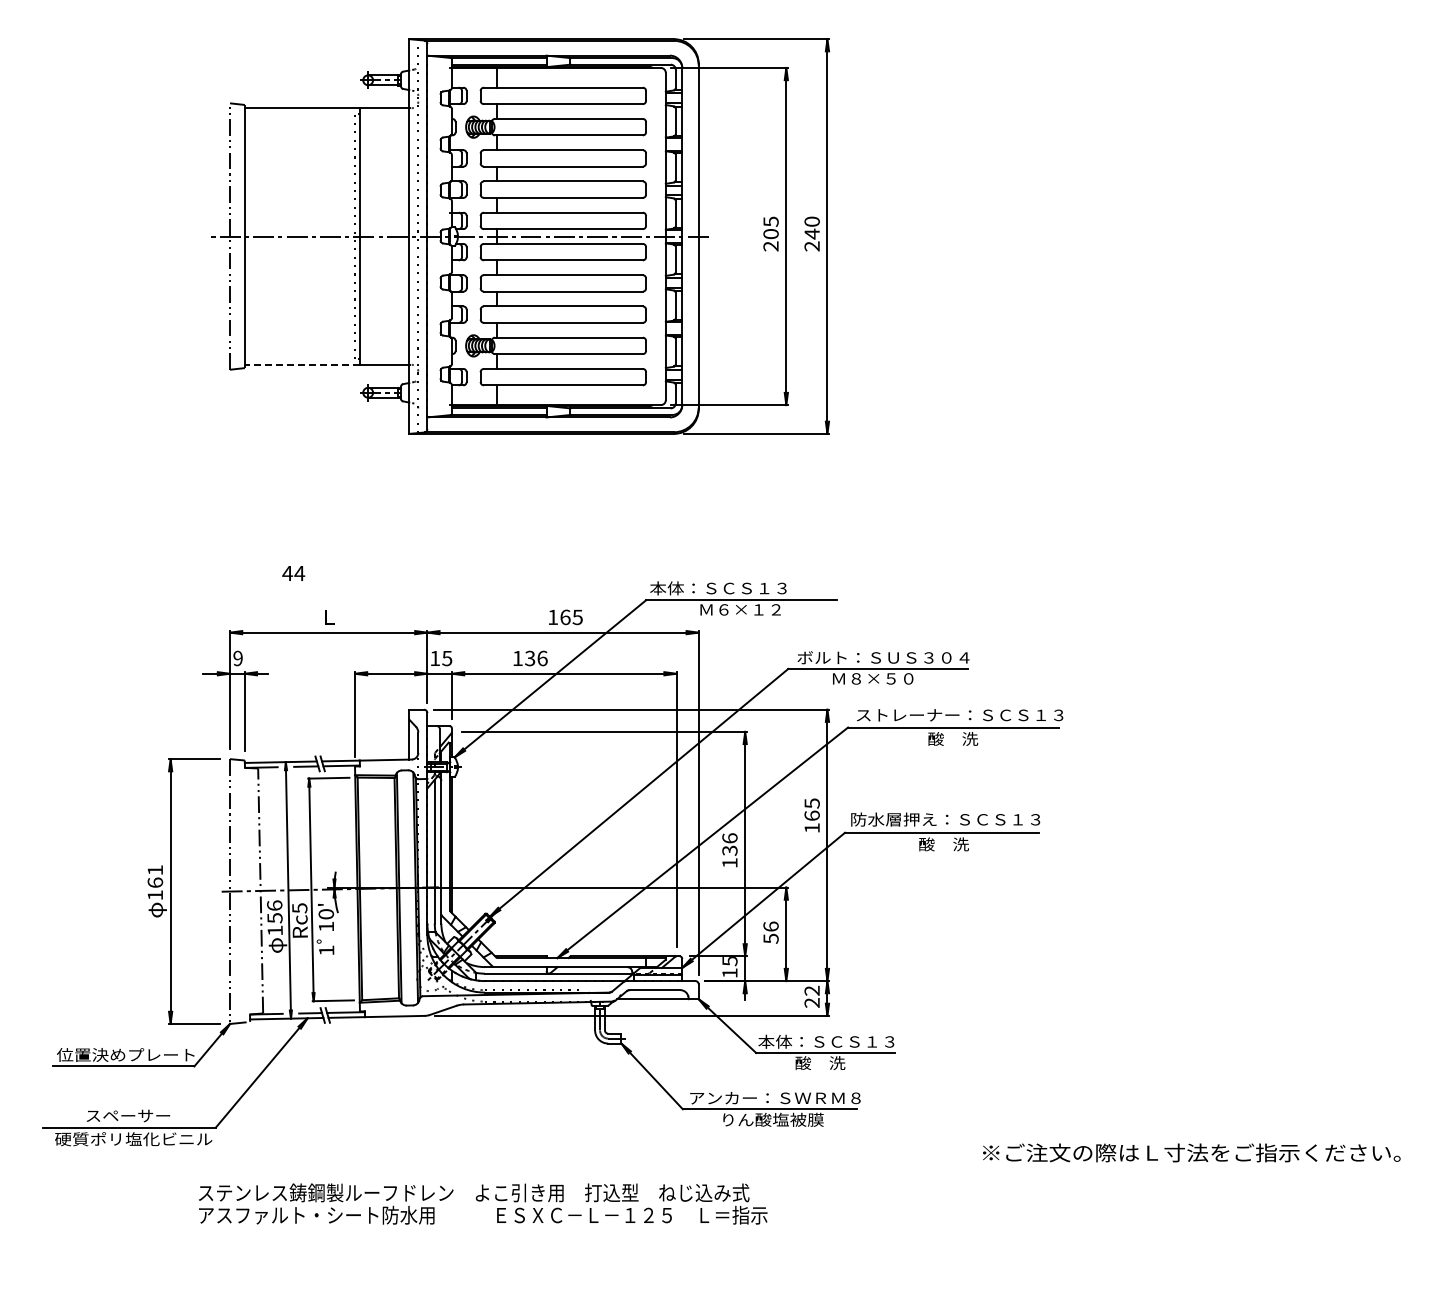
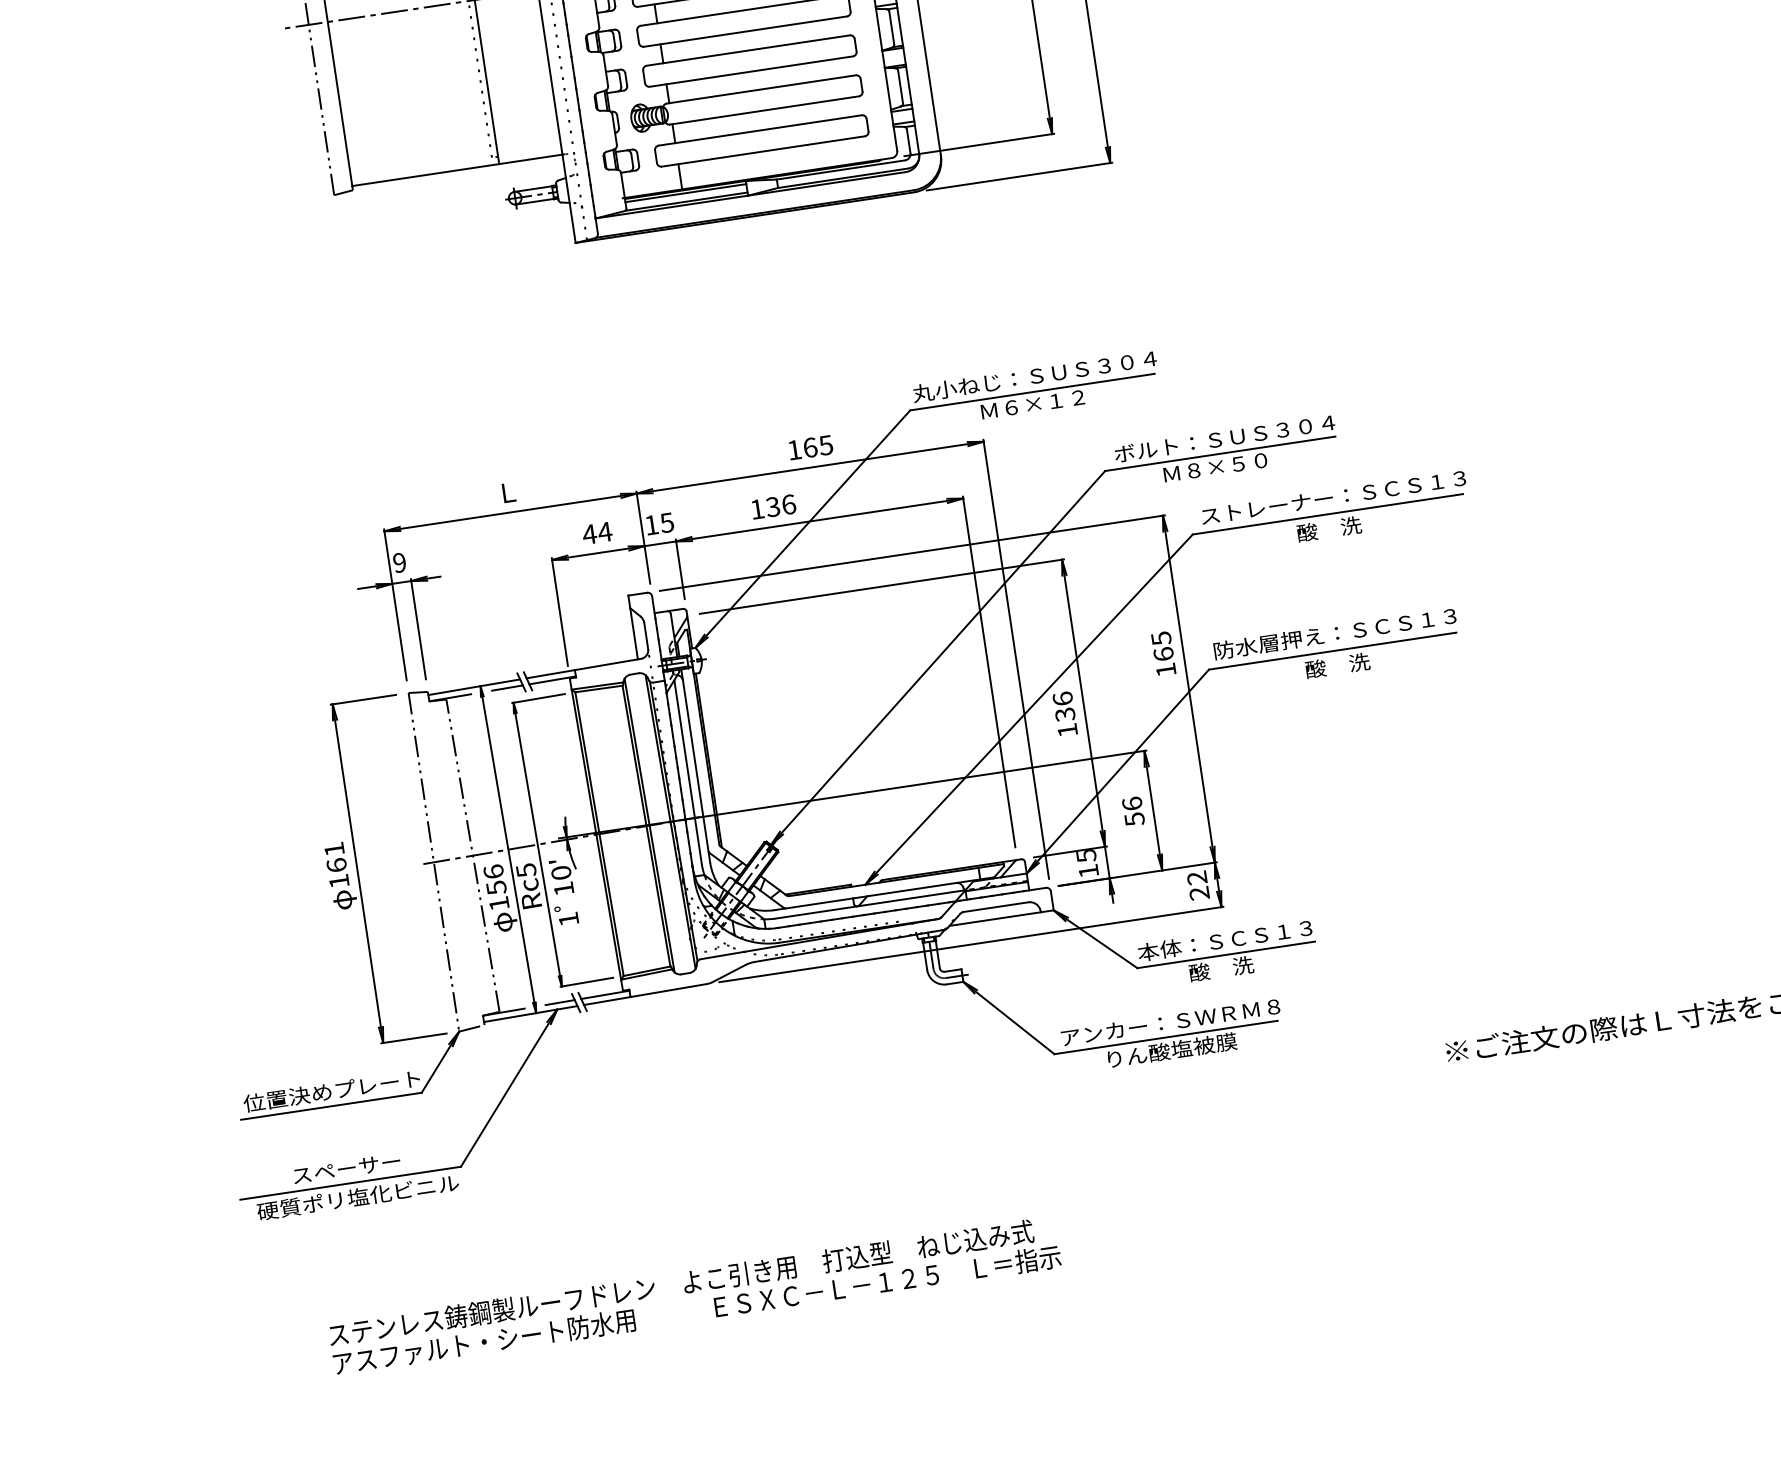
line: (301, 364) -> (424, 174), dashed -> solid
text: (293, 573) -> (597, 533), moved
text: (745, 588) -> (1035, 376), 本体：ＳＣＳ１３ -> 丸小ねじ：ＳＵＳ３０４
text: (483, 1203) -> (695, 1295), moved

